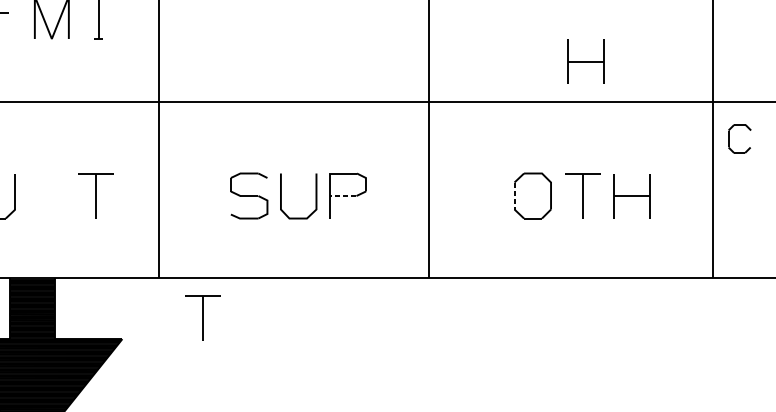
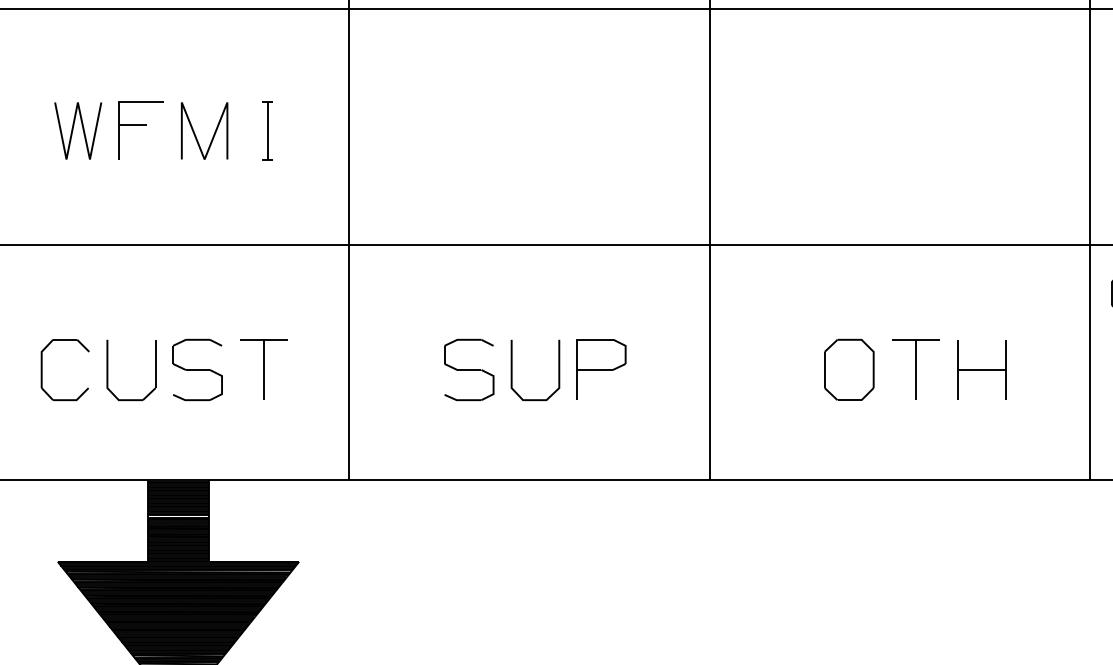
part: (585, 61) -> (919, 189), removed
part: (46, 195) -> (197, 369), added
line: (343, 195) -> (595, 369), dashed -> solid
line: (514, 196) -> (824, 370), dashed -> solid
part: (202, 318) -> (406, 533), removed

